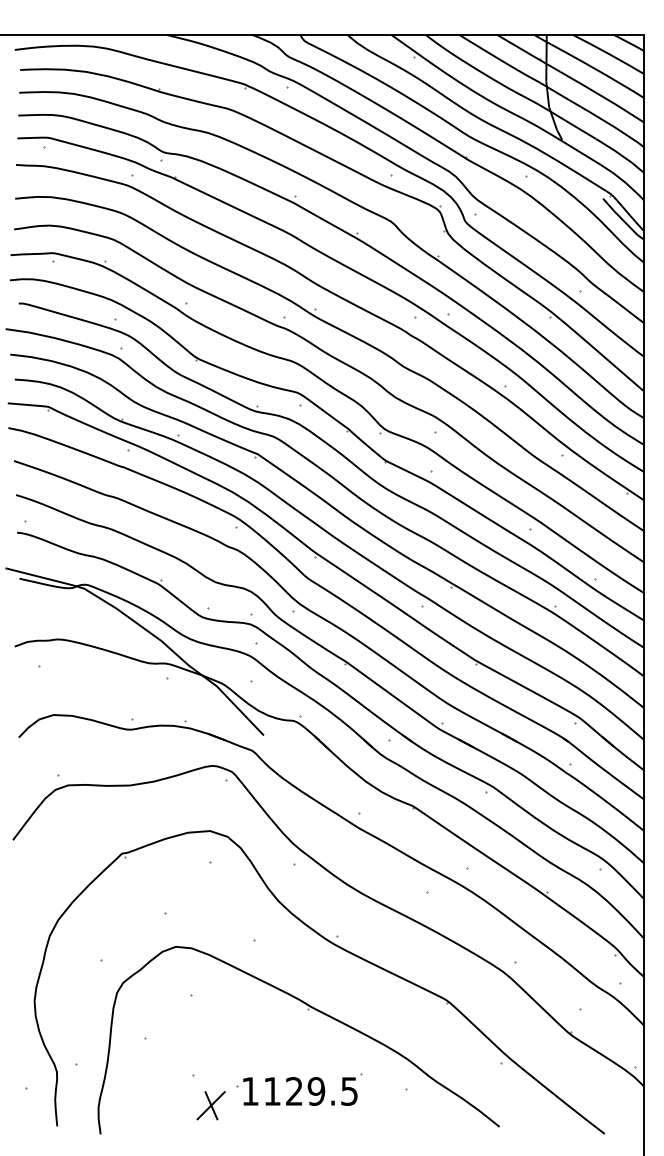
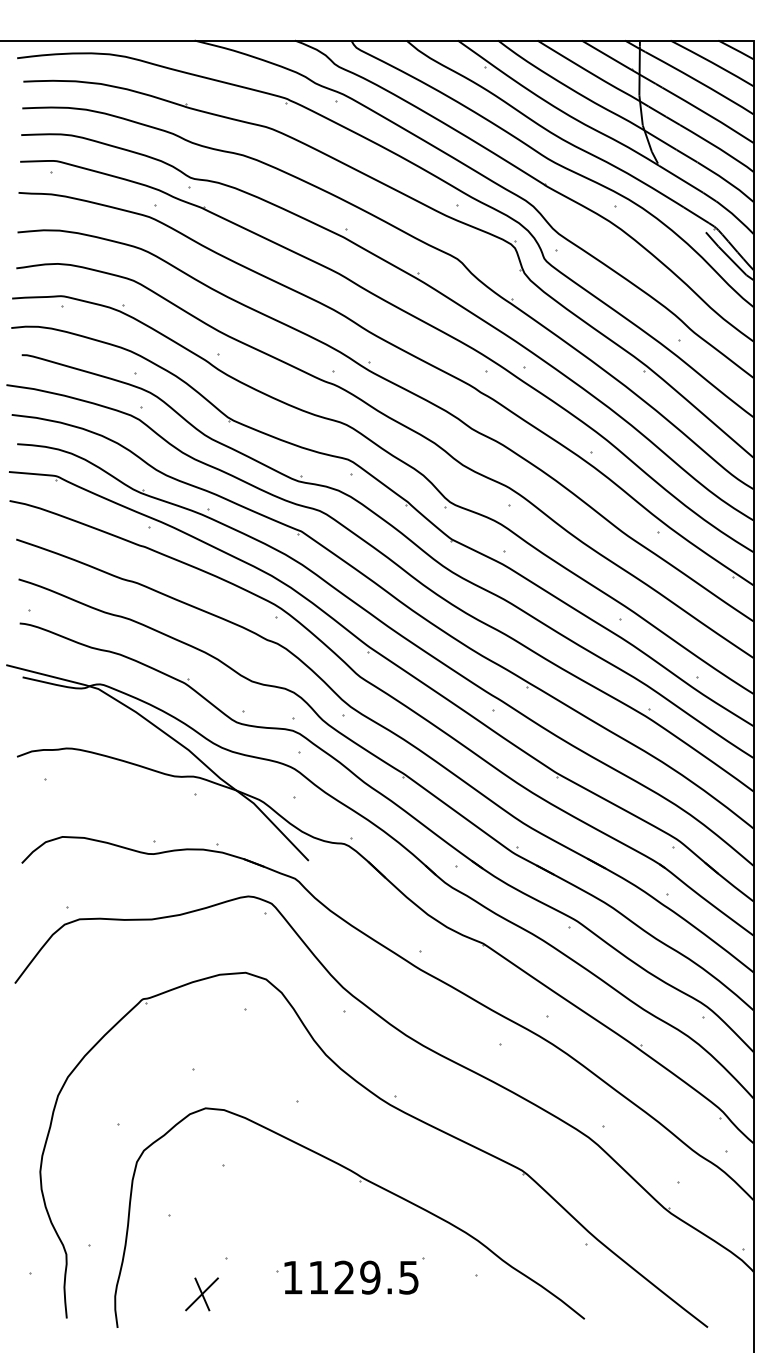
part: (210, 1105) -> (201, 1294), moved

